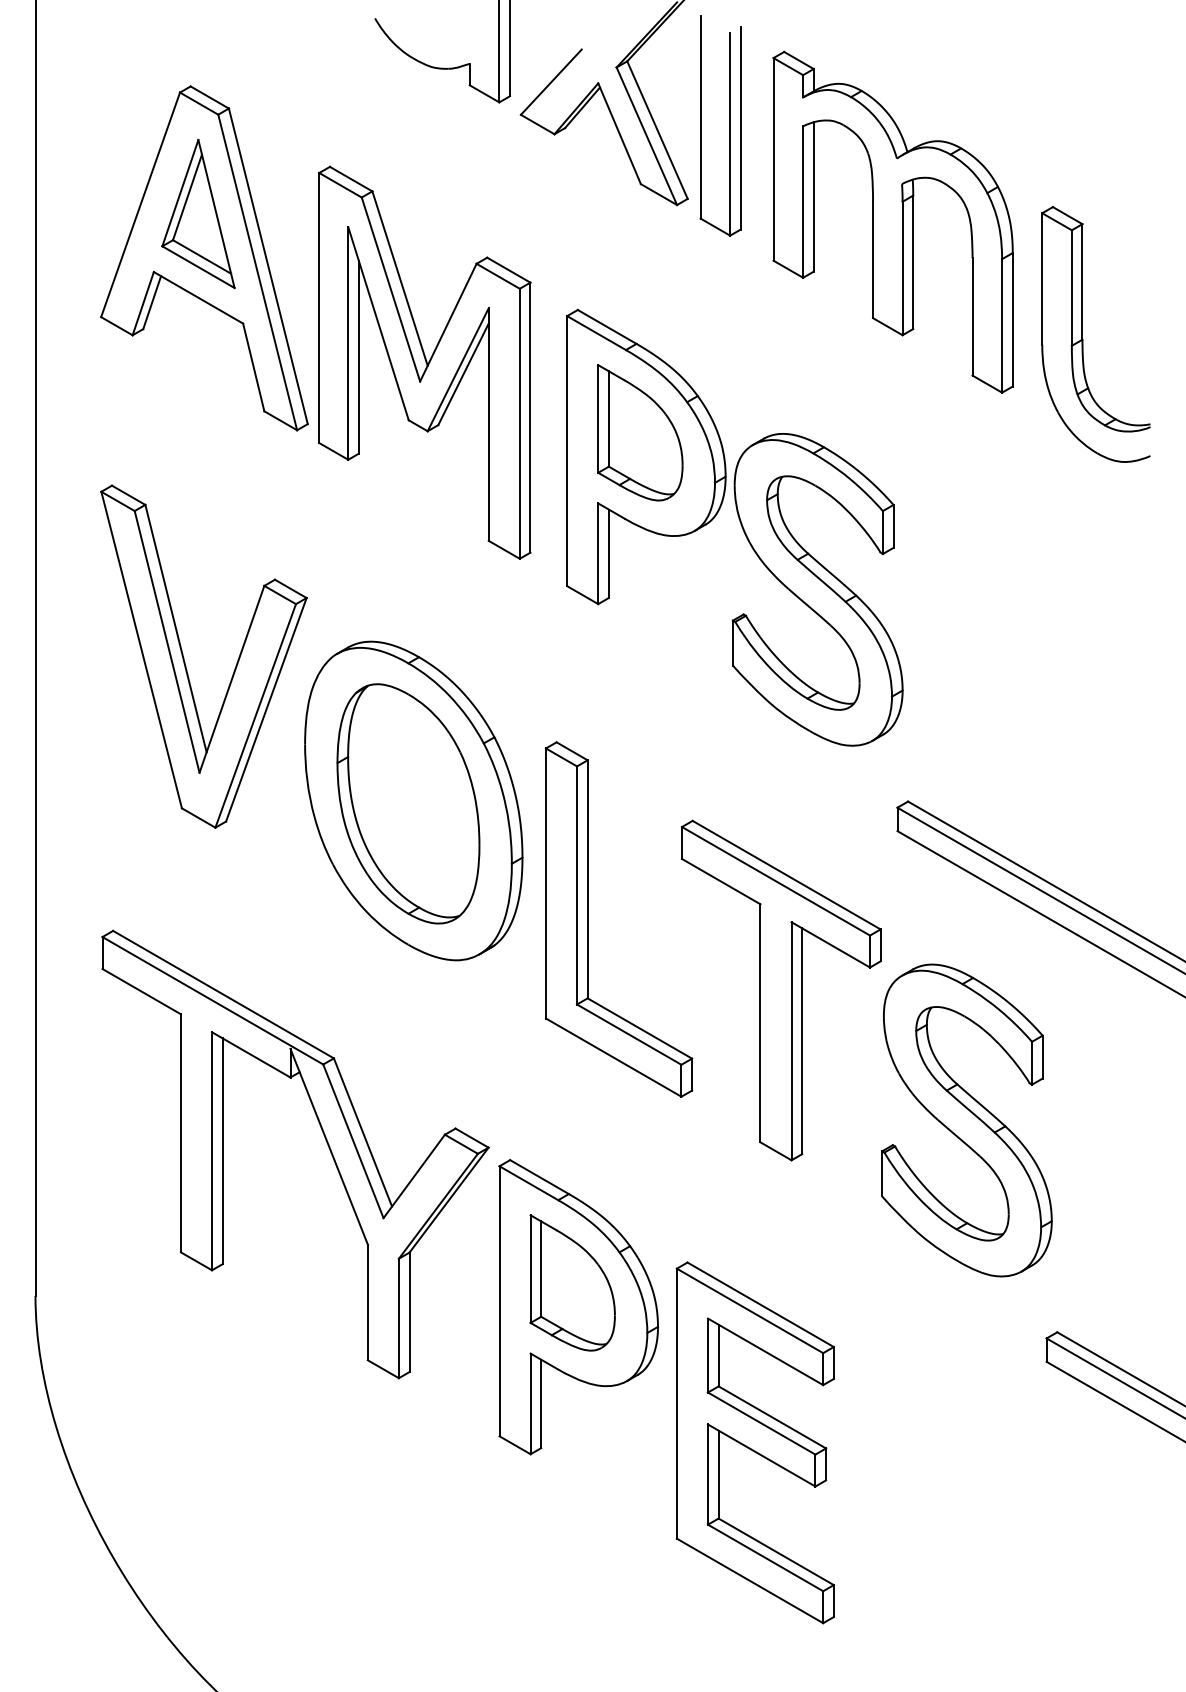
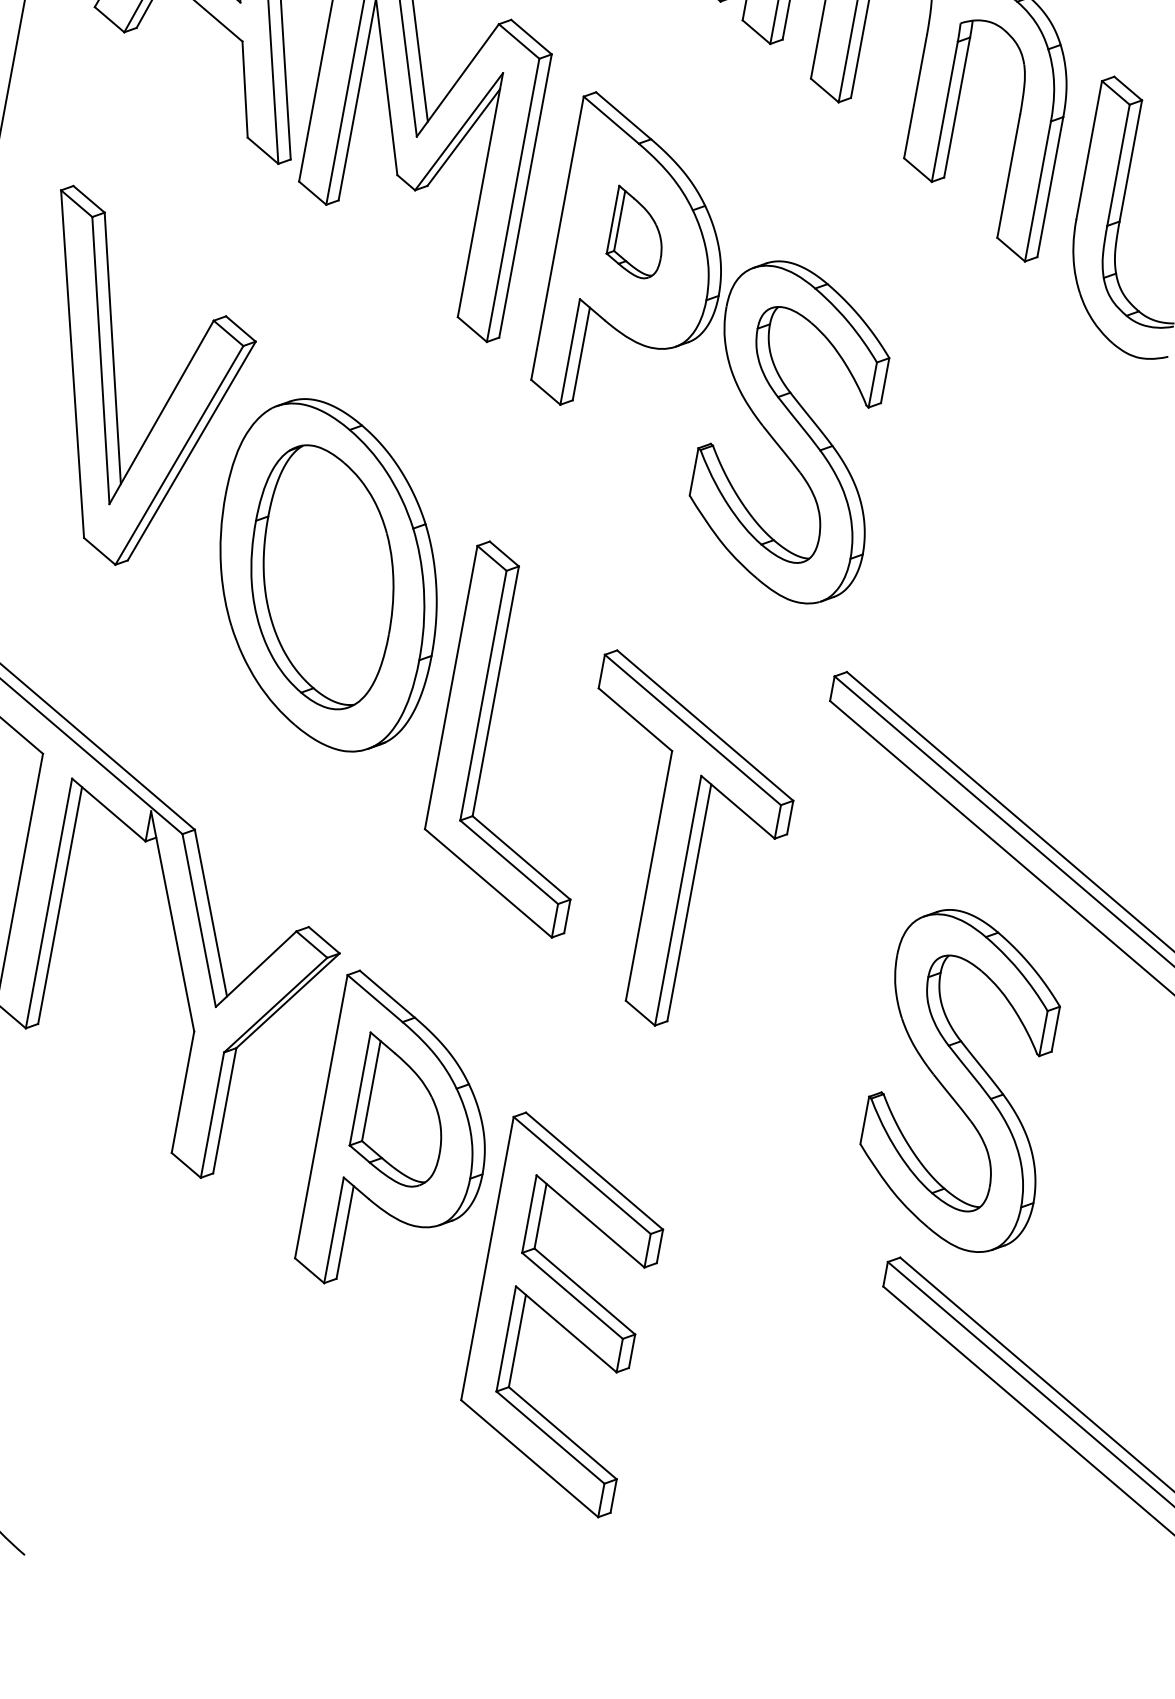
part: (640, 432) -> (638, 232), size x0.6
part: (966, 1120) -> (963, 1080), moved

